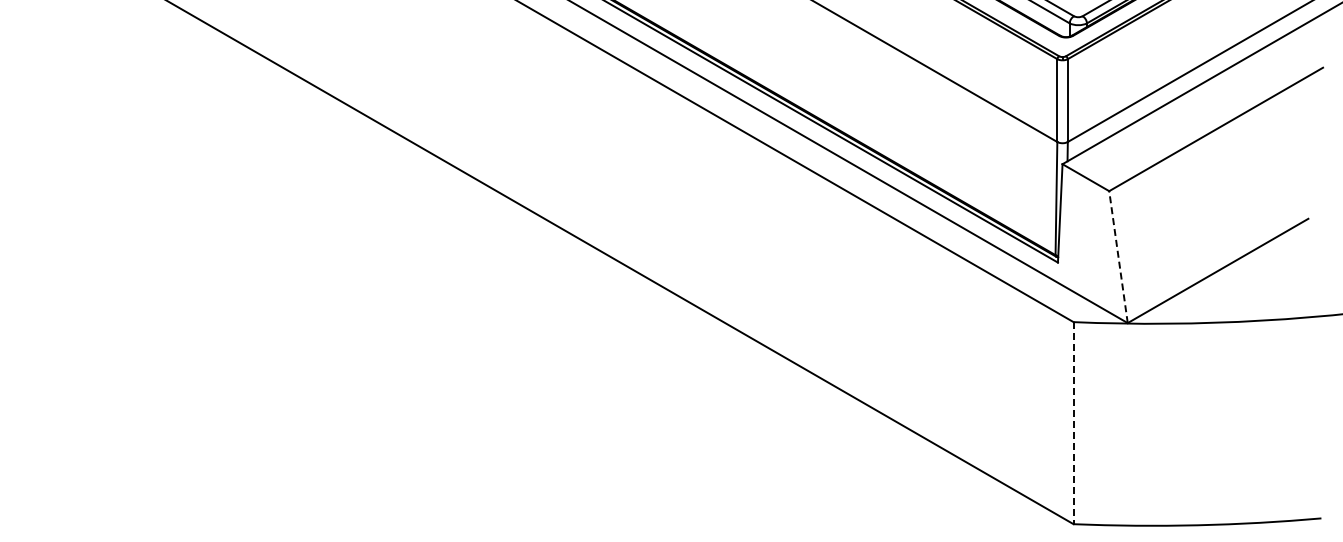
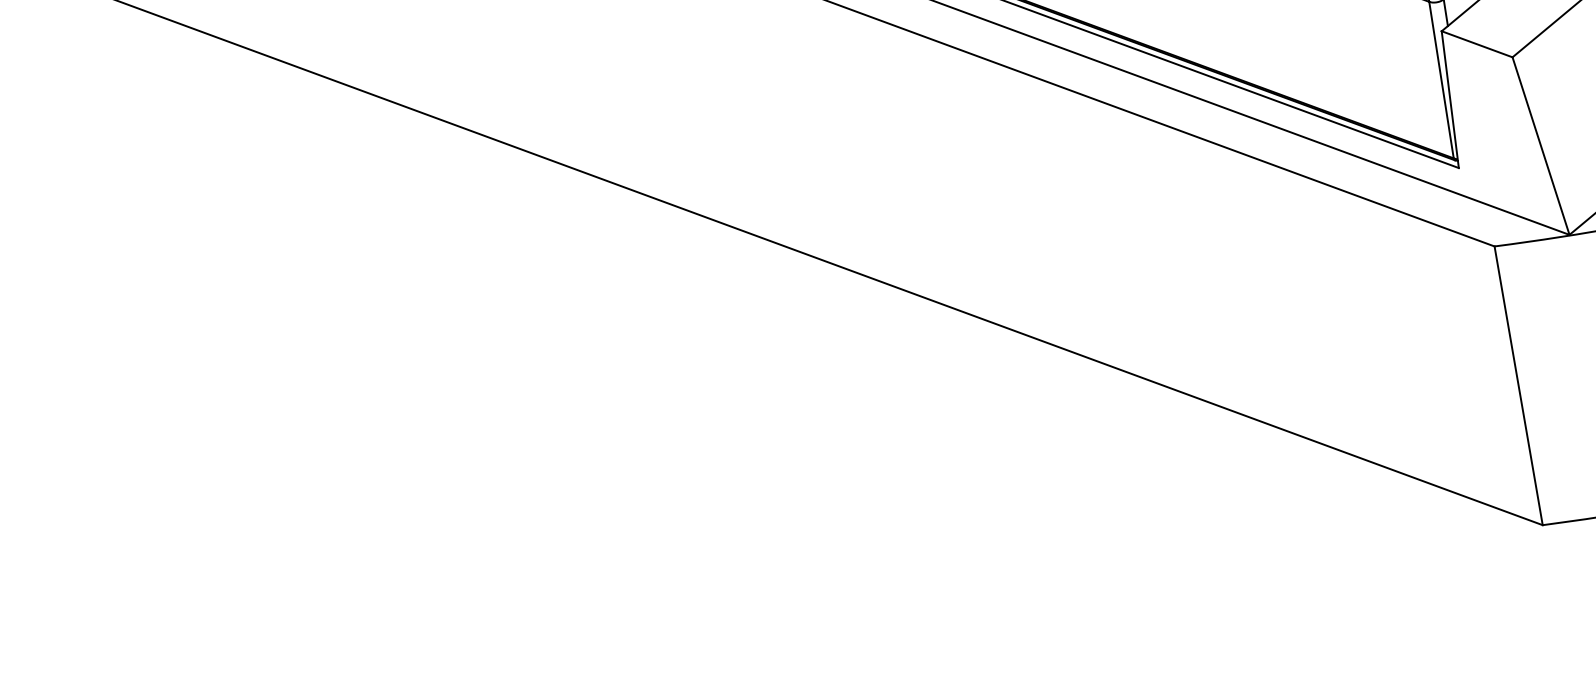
line: (1118, 257) -> (1541, 146), dashed -> solid
line: (1073, 423) -> (1518, 386), dashed -> solid

